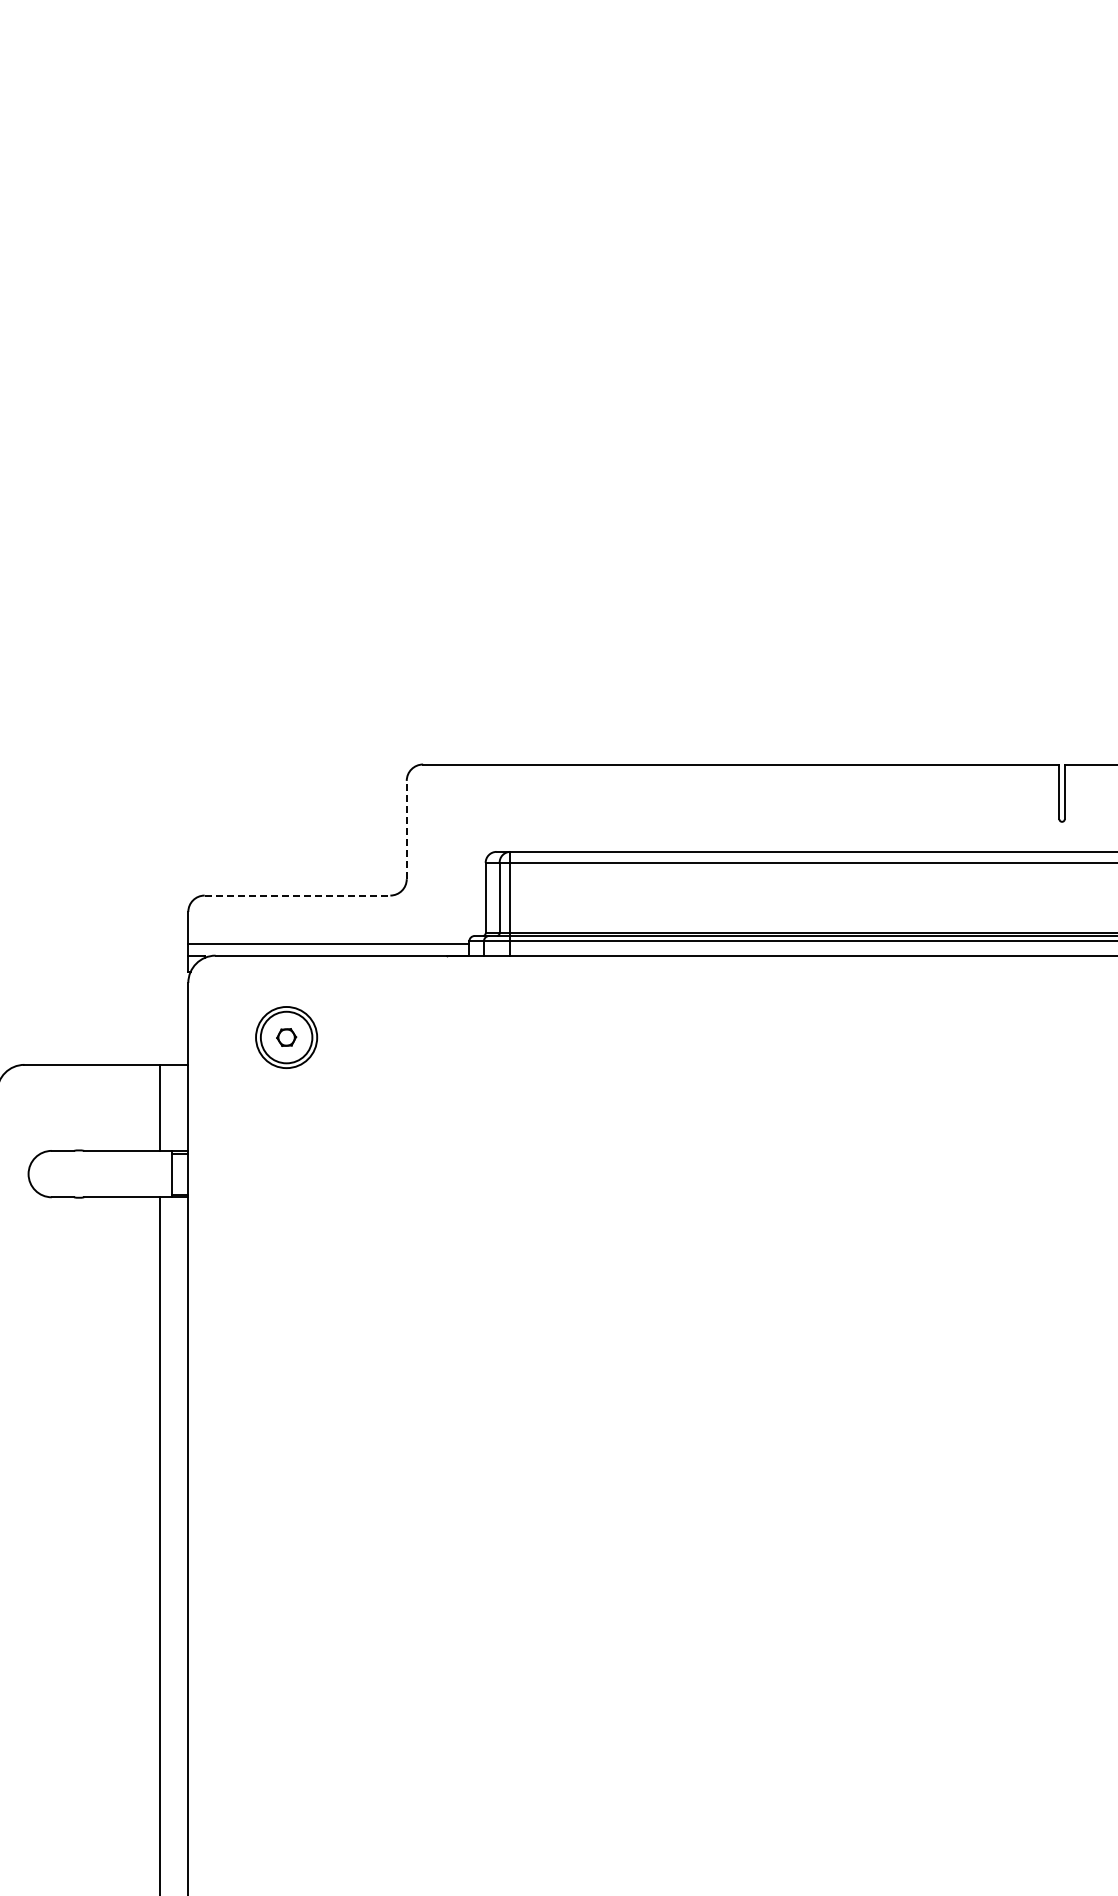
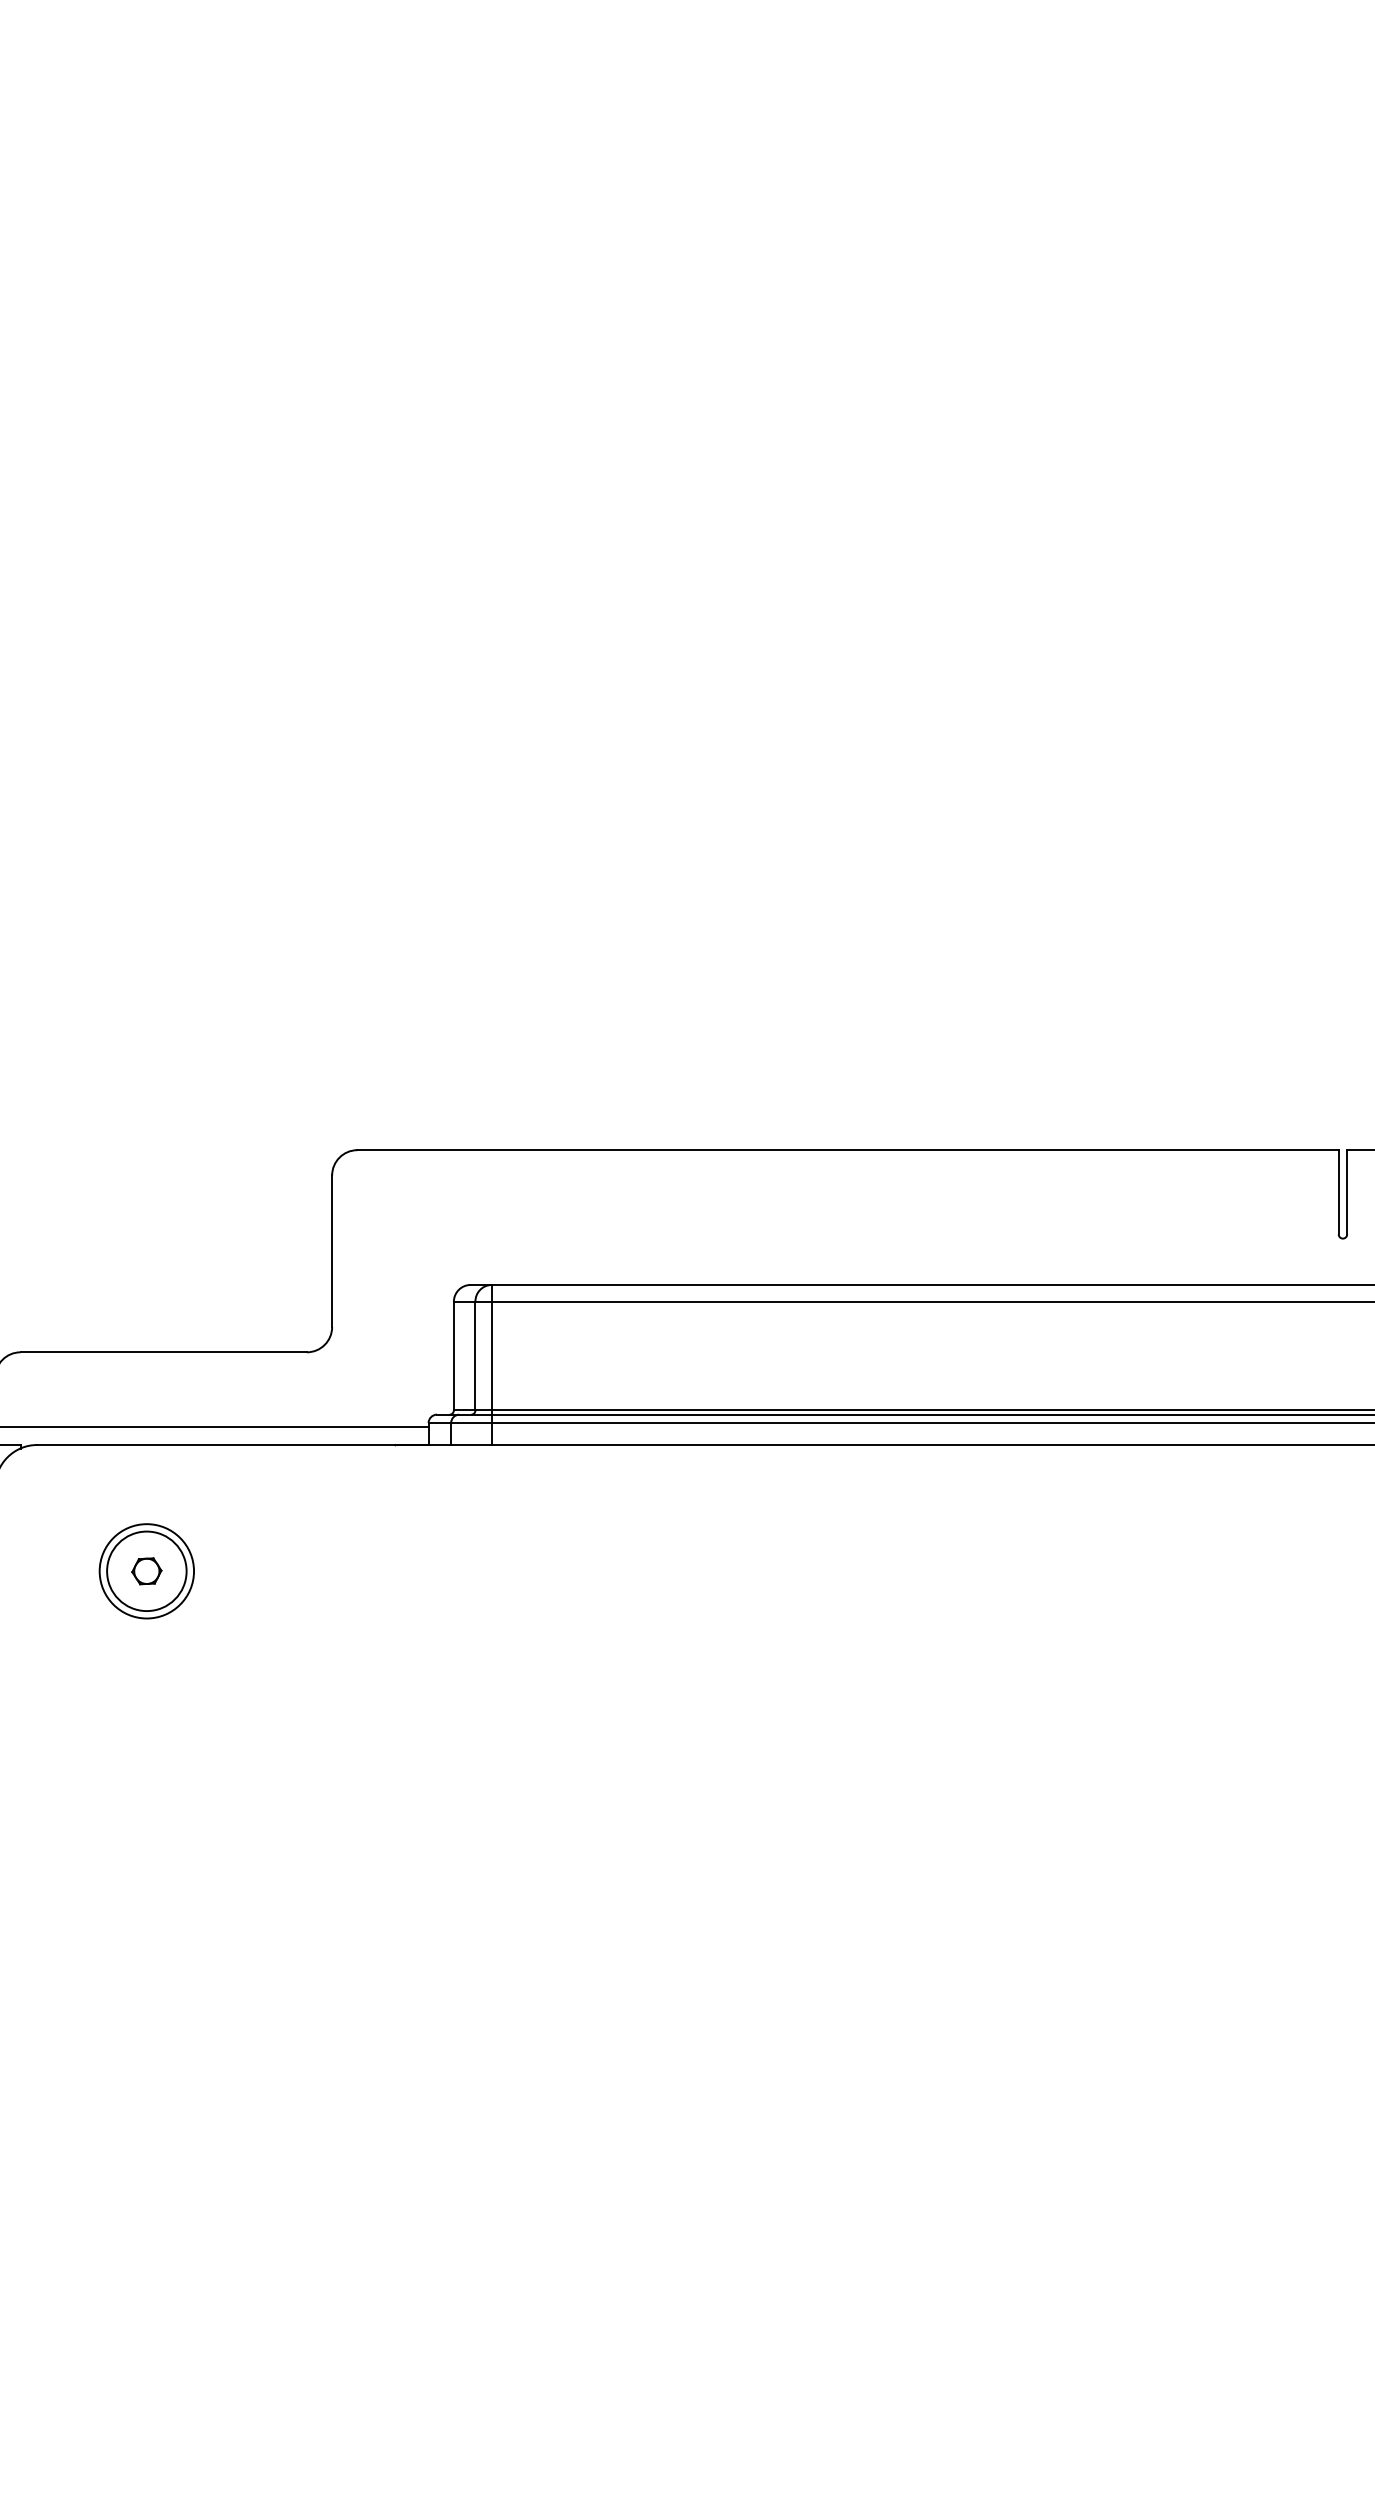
line: (406, 829) -> (331, 1250), dashed -> solid
line: (297, 895) -> (163, 1352), dashed -> solid

